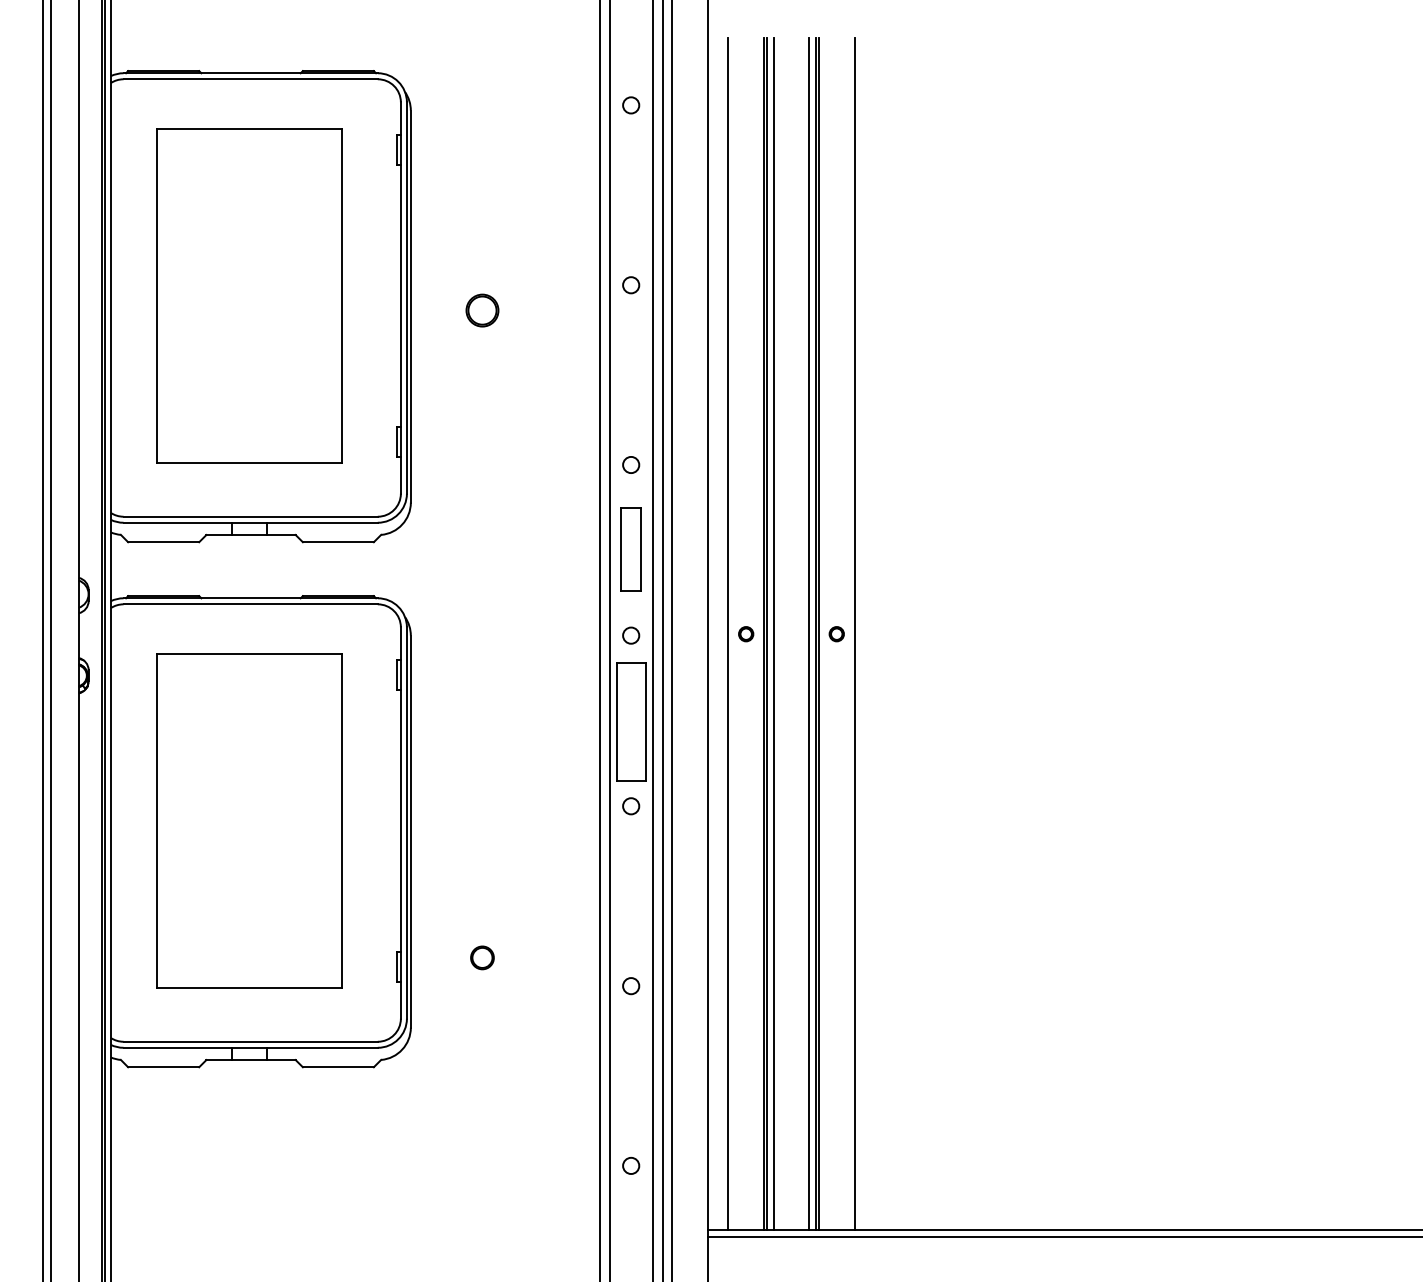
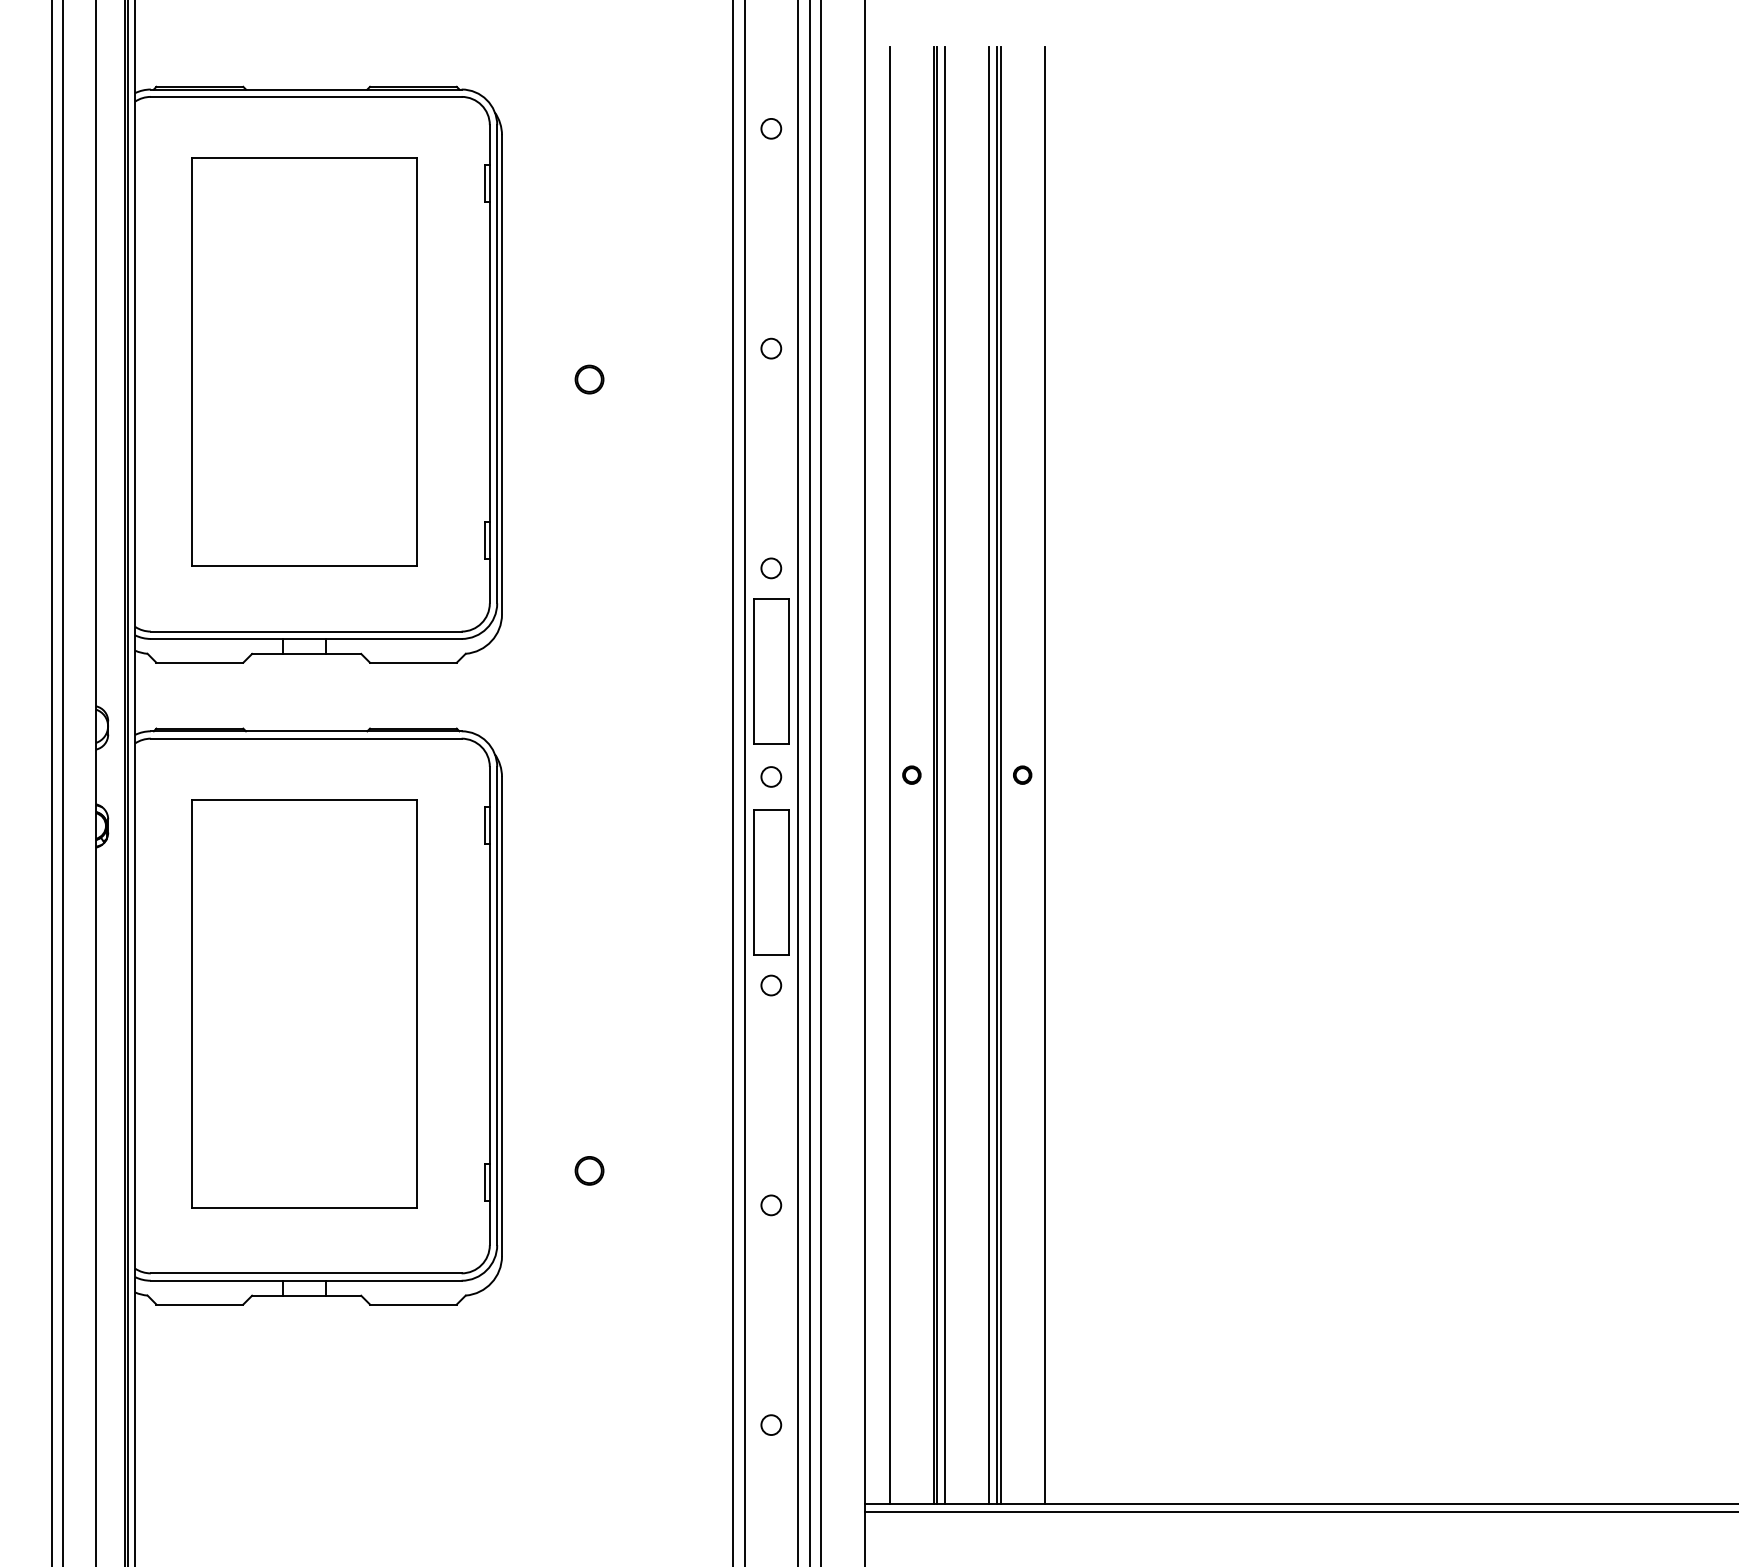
part: (482, 310) -> (589, 379), size x0.71
part: (631, 549) -> (771, 671), size x1.43

